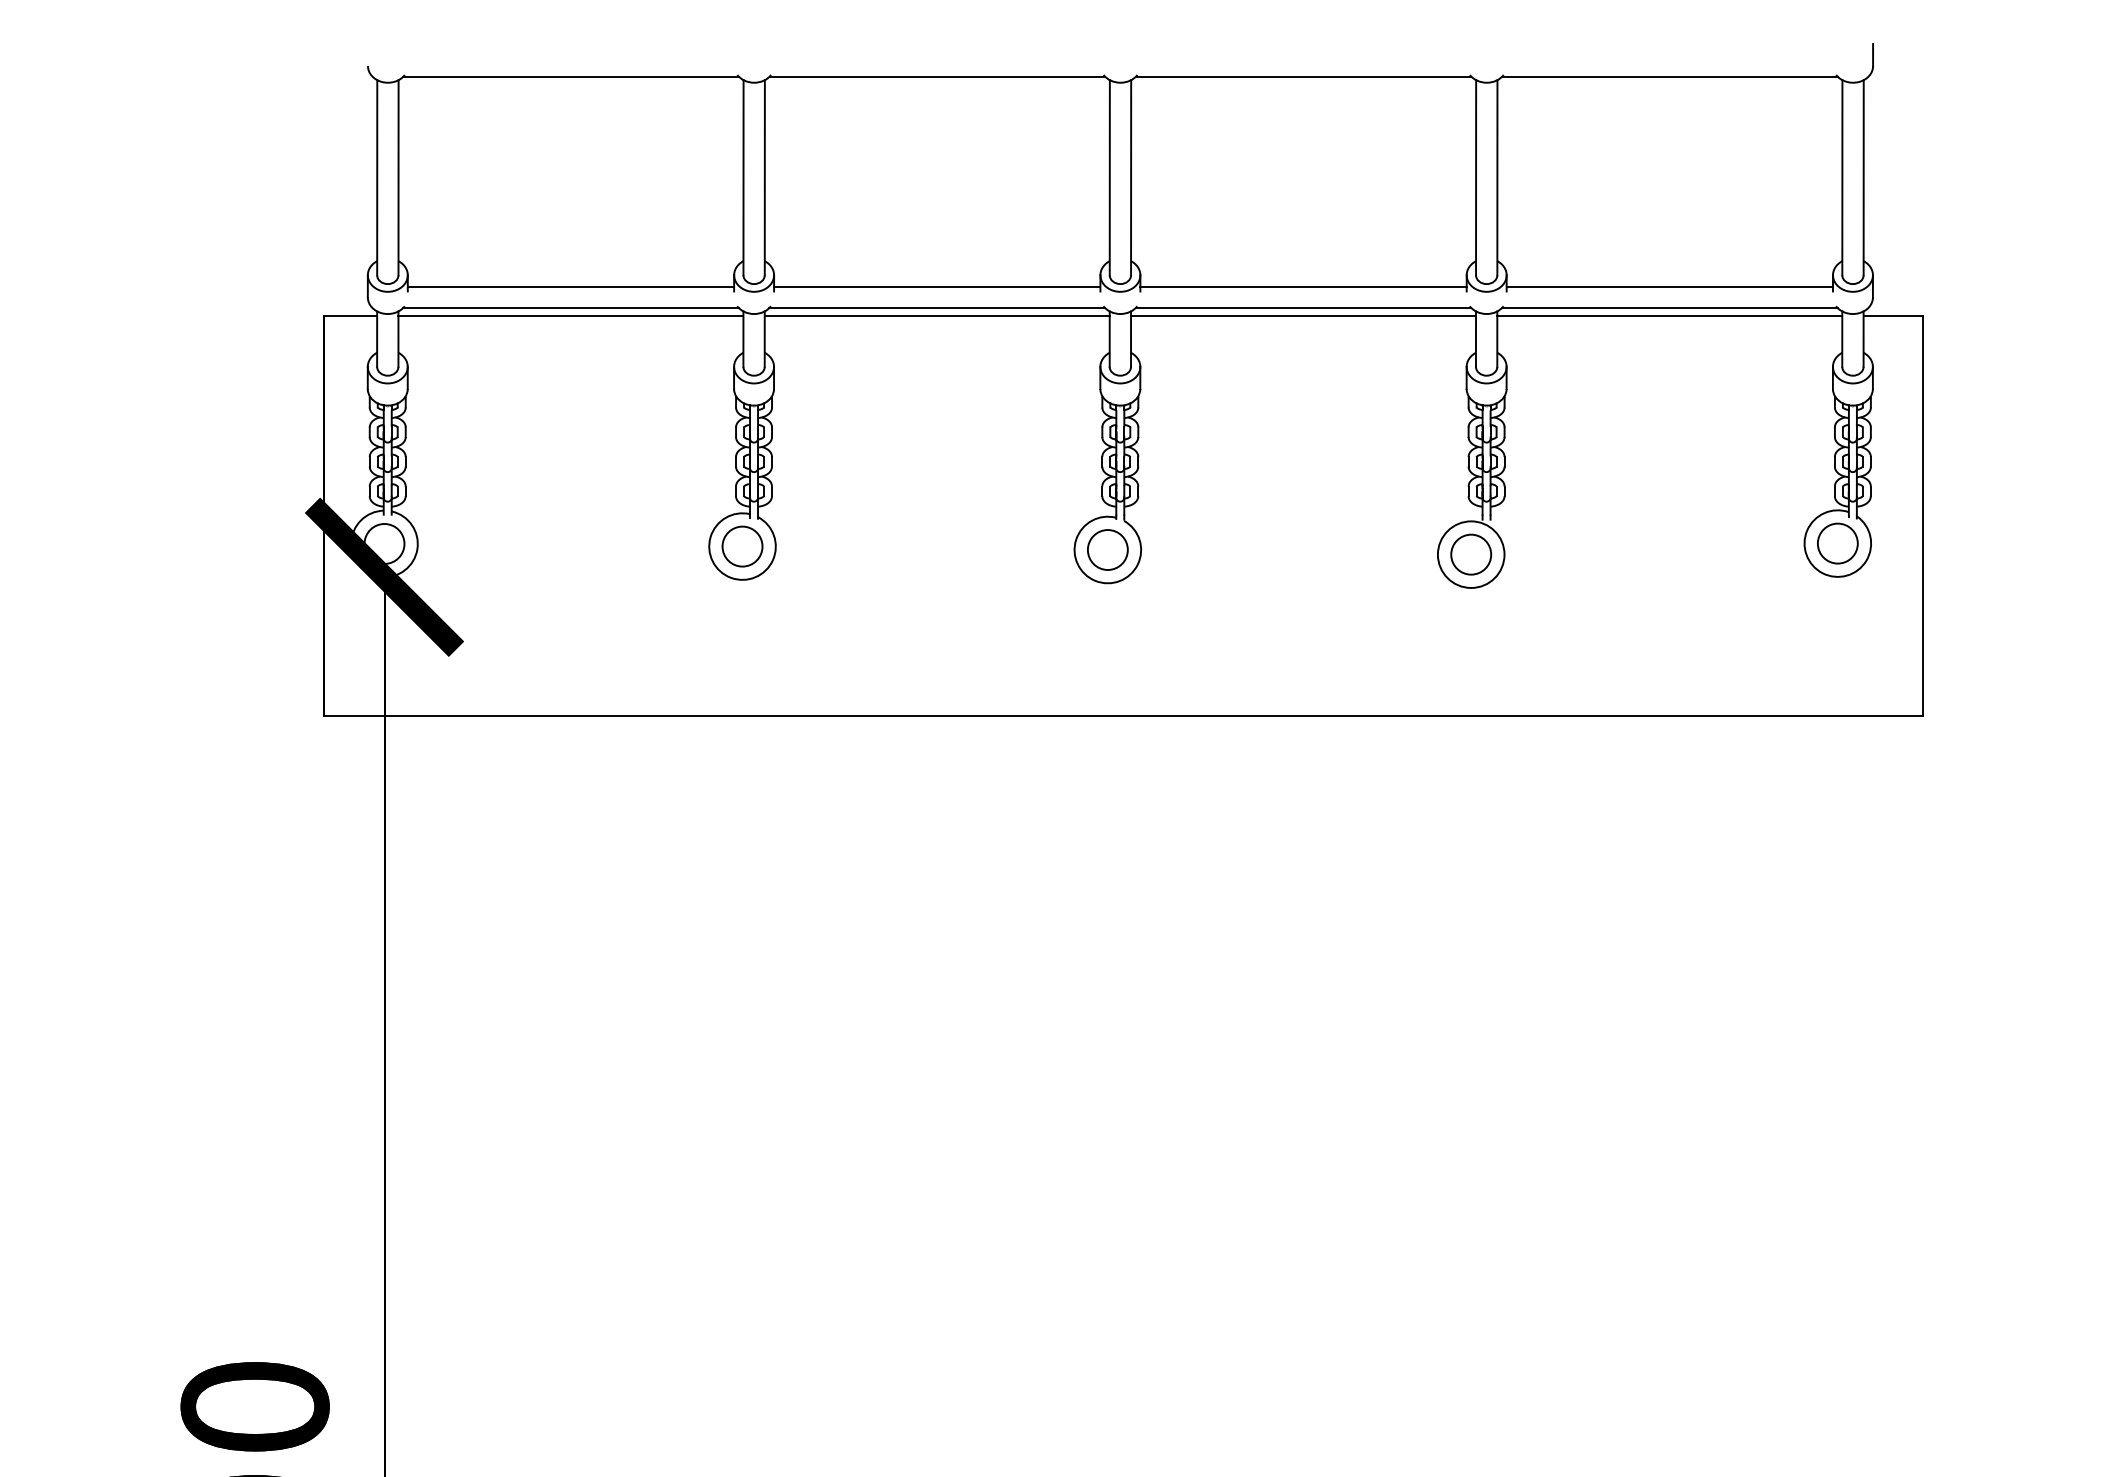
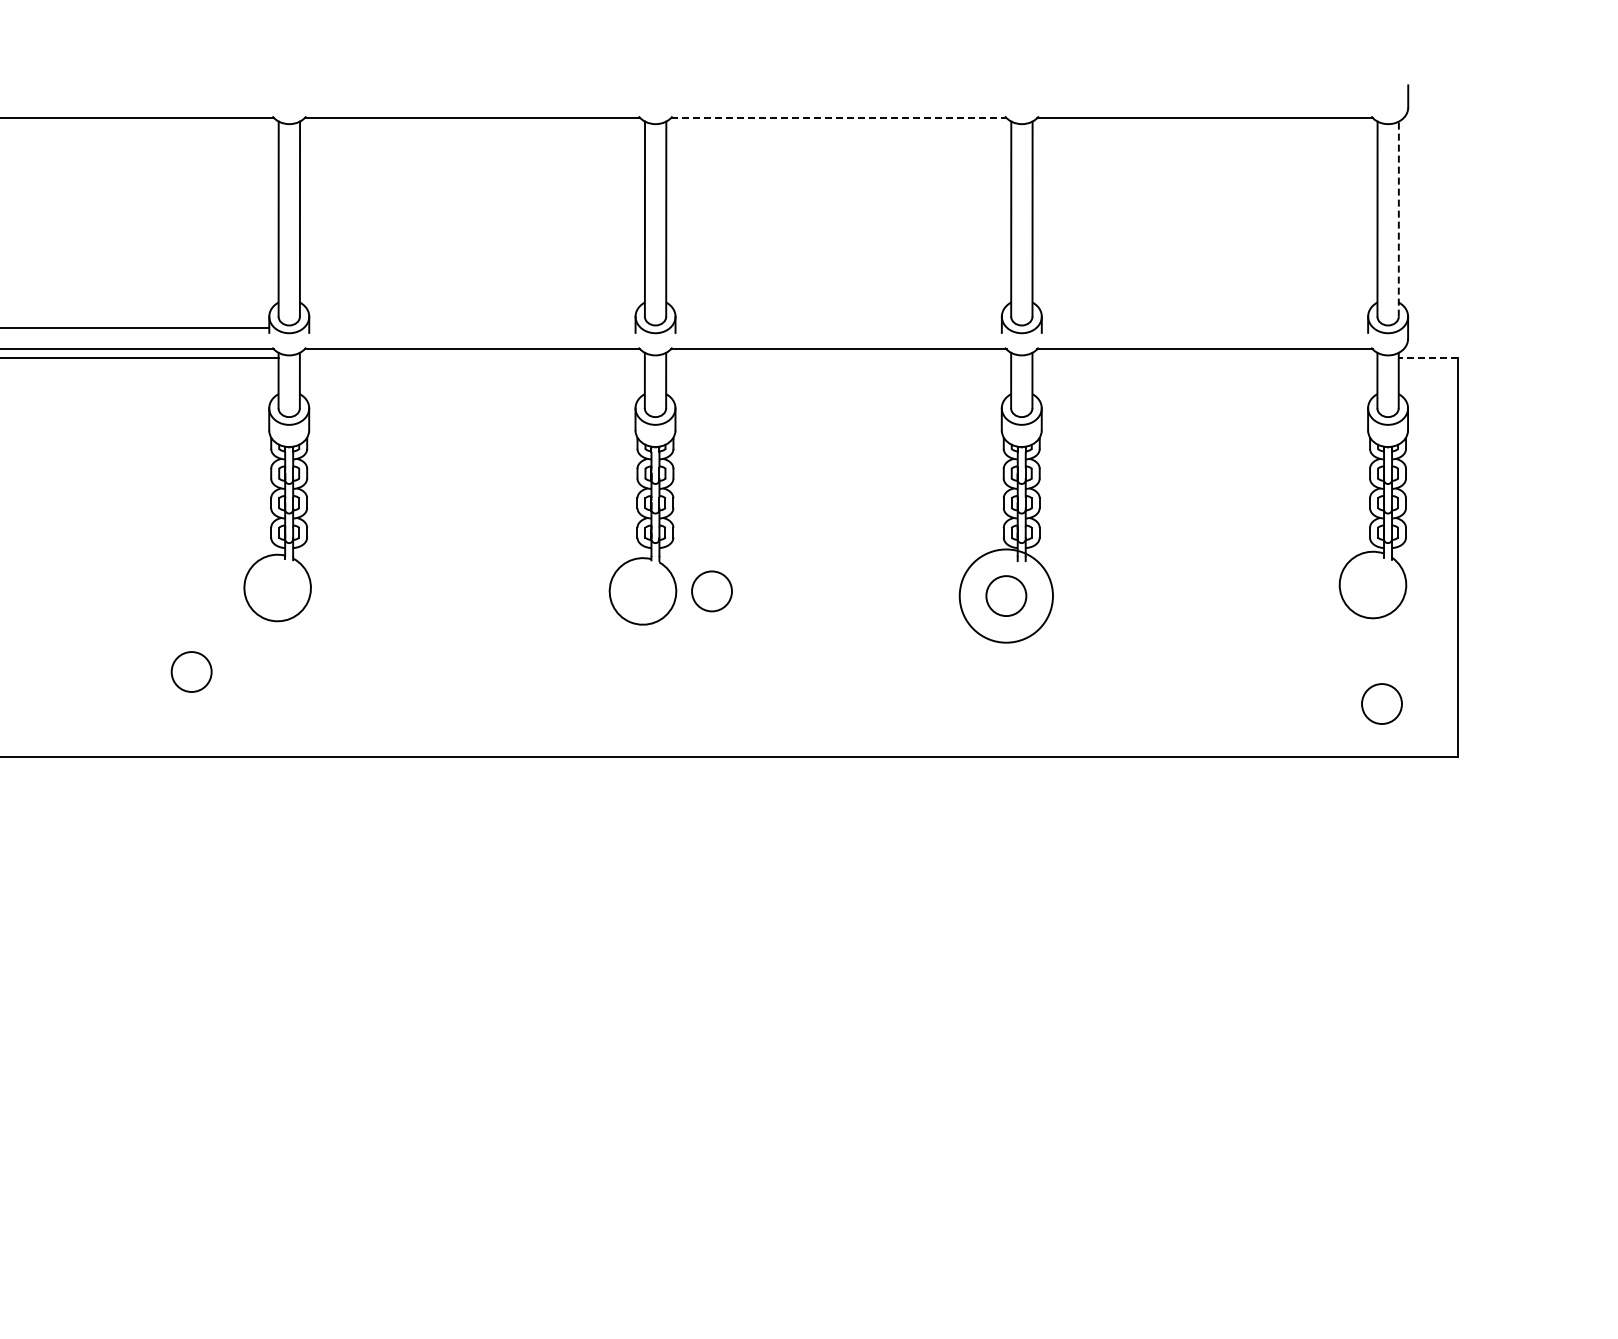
line: (1303, 76) -> (838, 117), solid -> dashed
line: (1863, 177) -> (1398, 218), solid -> dashed
line: (937, 286) -> (472, 327), removed
line: (1303, 286) -> (838, 327), removed
line: (1669, 286) -> (1204, 327), removed
line: (936, 316) -> (471, 357), removed
line: (1303, 316) -> (838, 357), removed
line: (1669, 316) -> (1204, 357), removed
line: (1893, 316) -> (1428, 357), solid -> dashed
circle: (1837, 543) -> (1381, 703), moved
circle: (742, 546) -> (191, 671), moved
circle: (1107, 549) -> (711, 590), moved
circle: (1470, 554) -> (1005, 595), size x1.4

